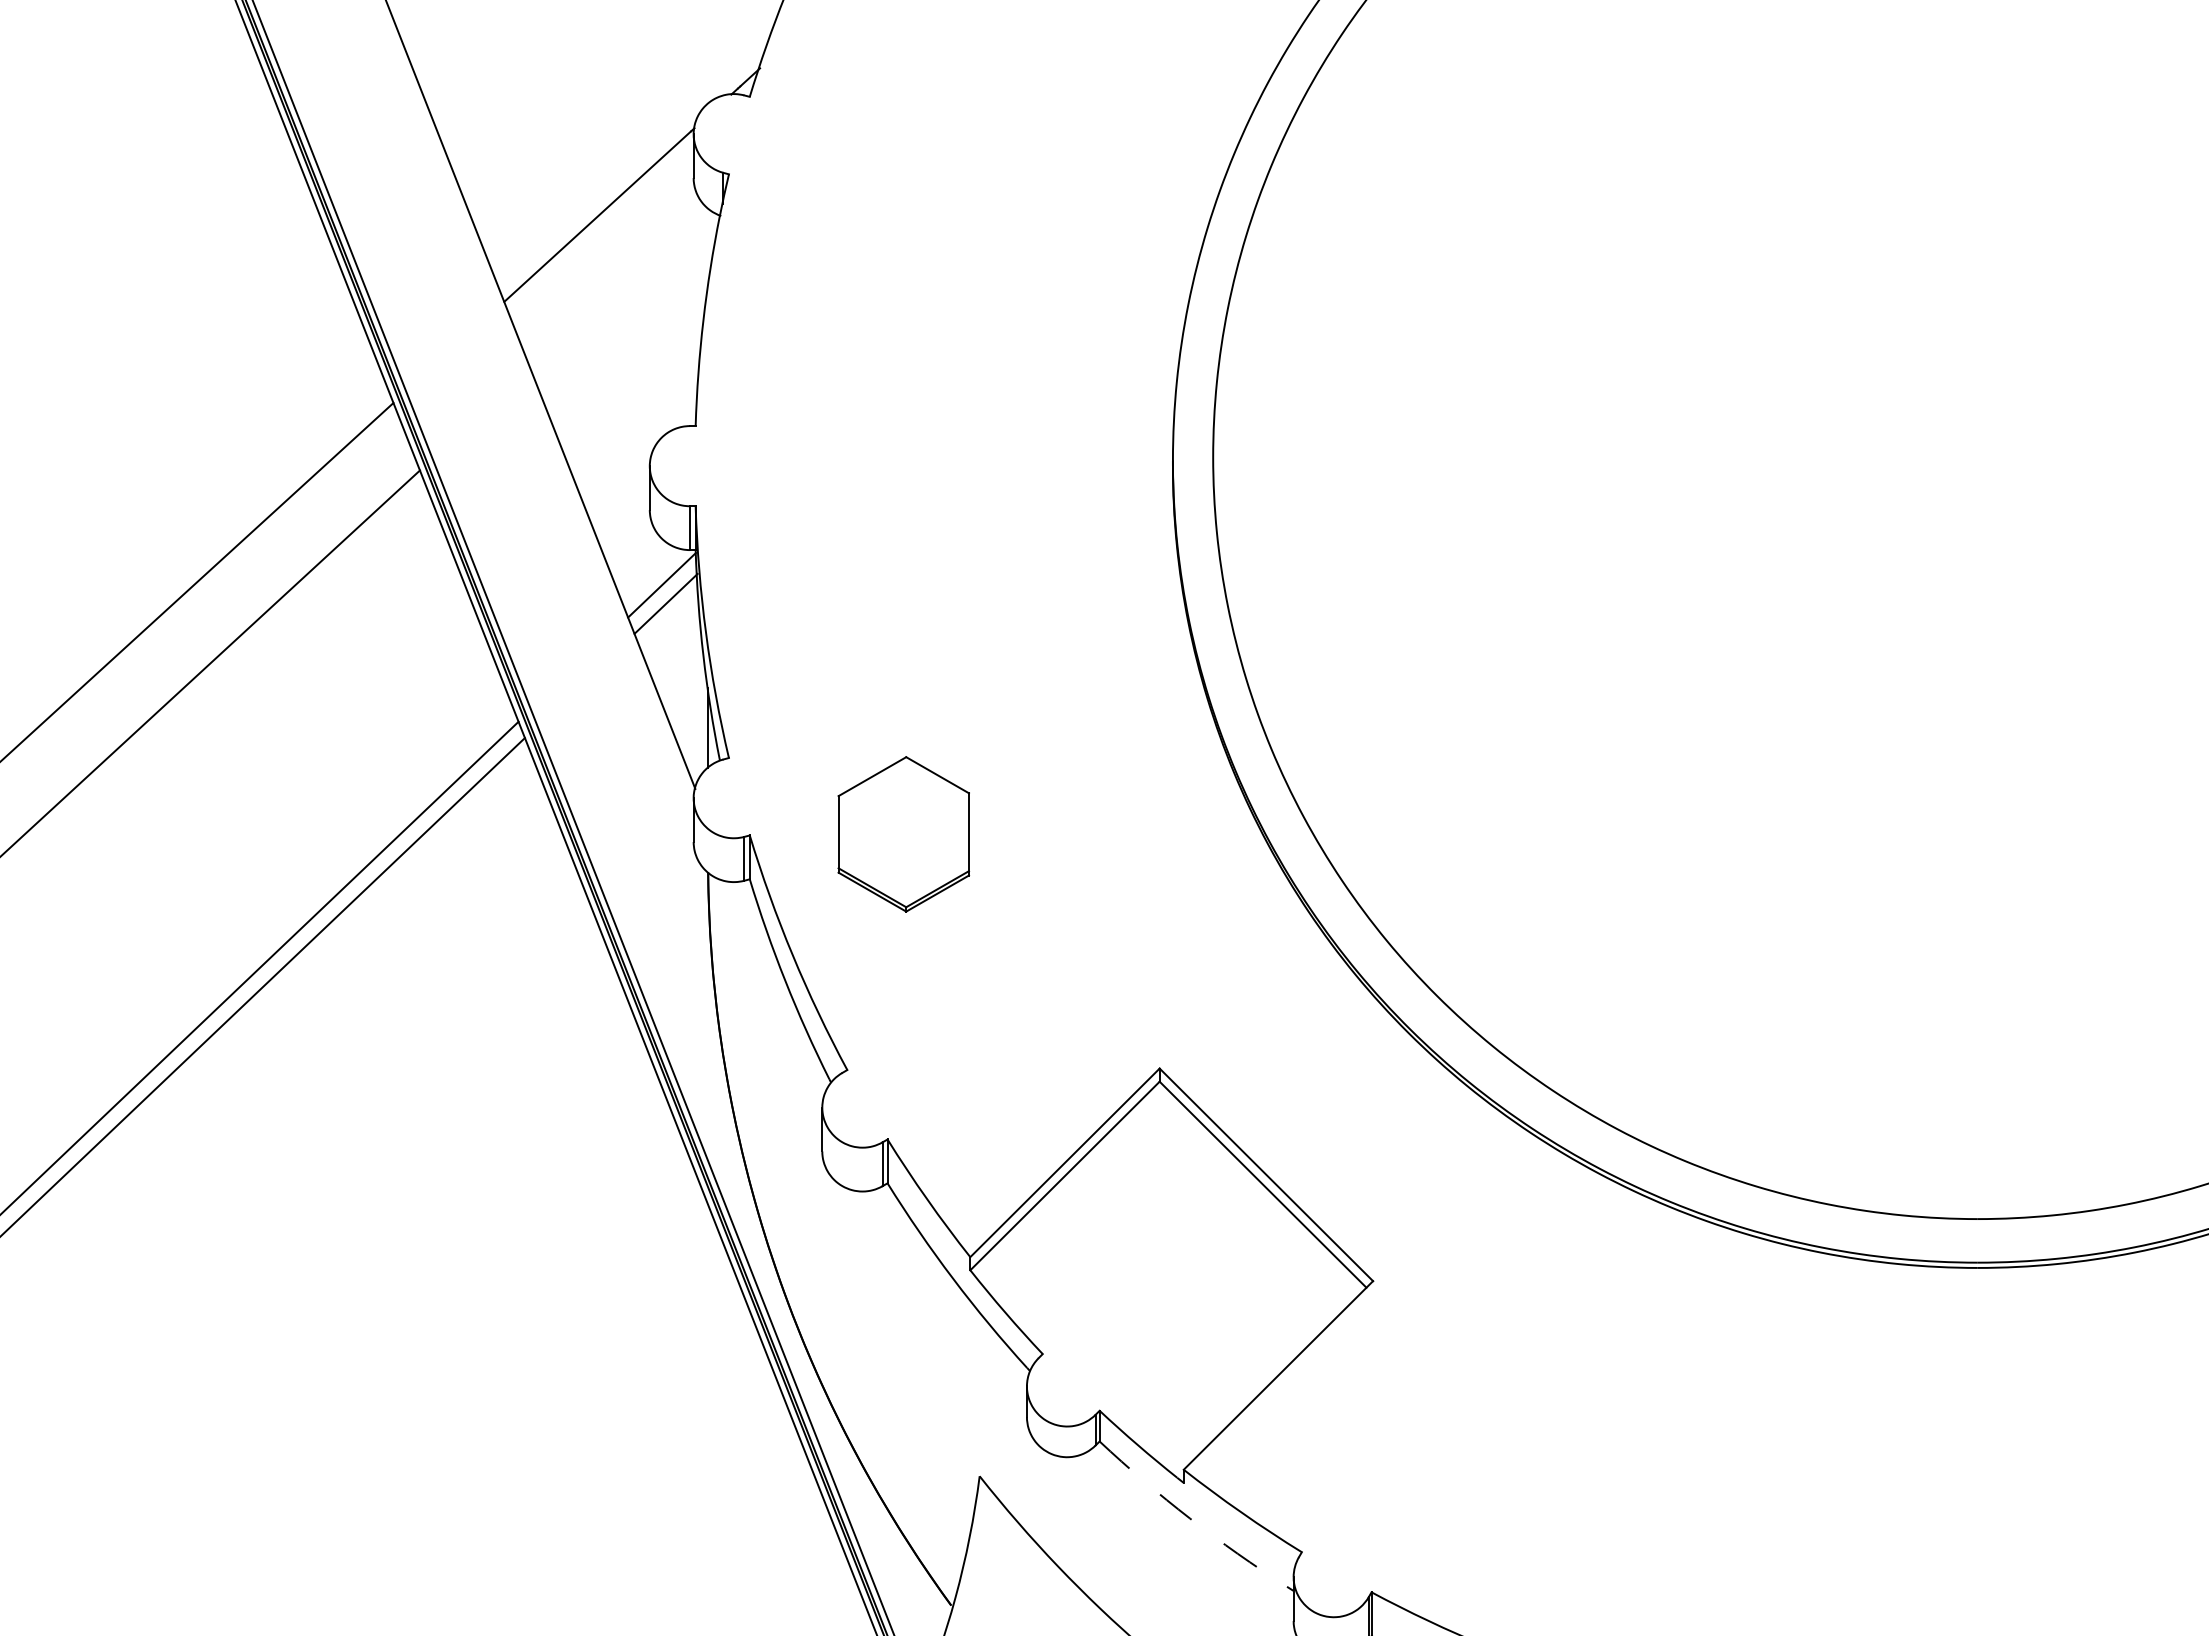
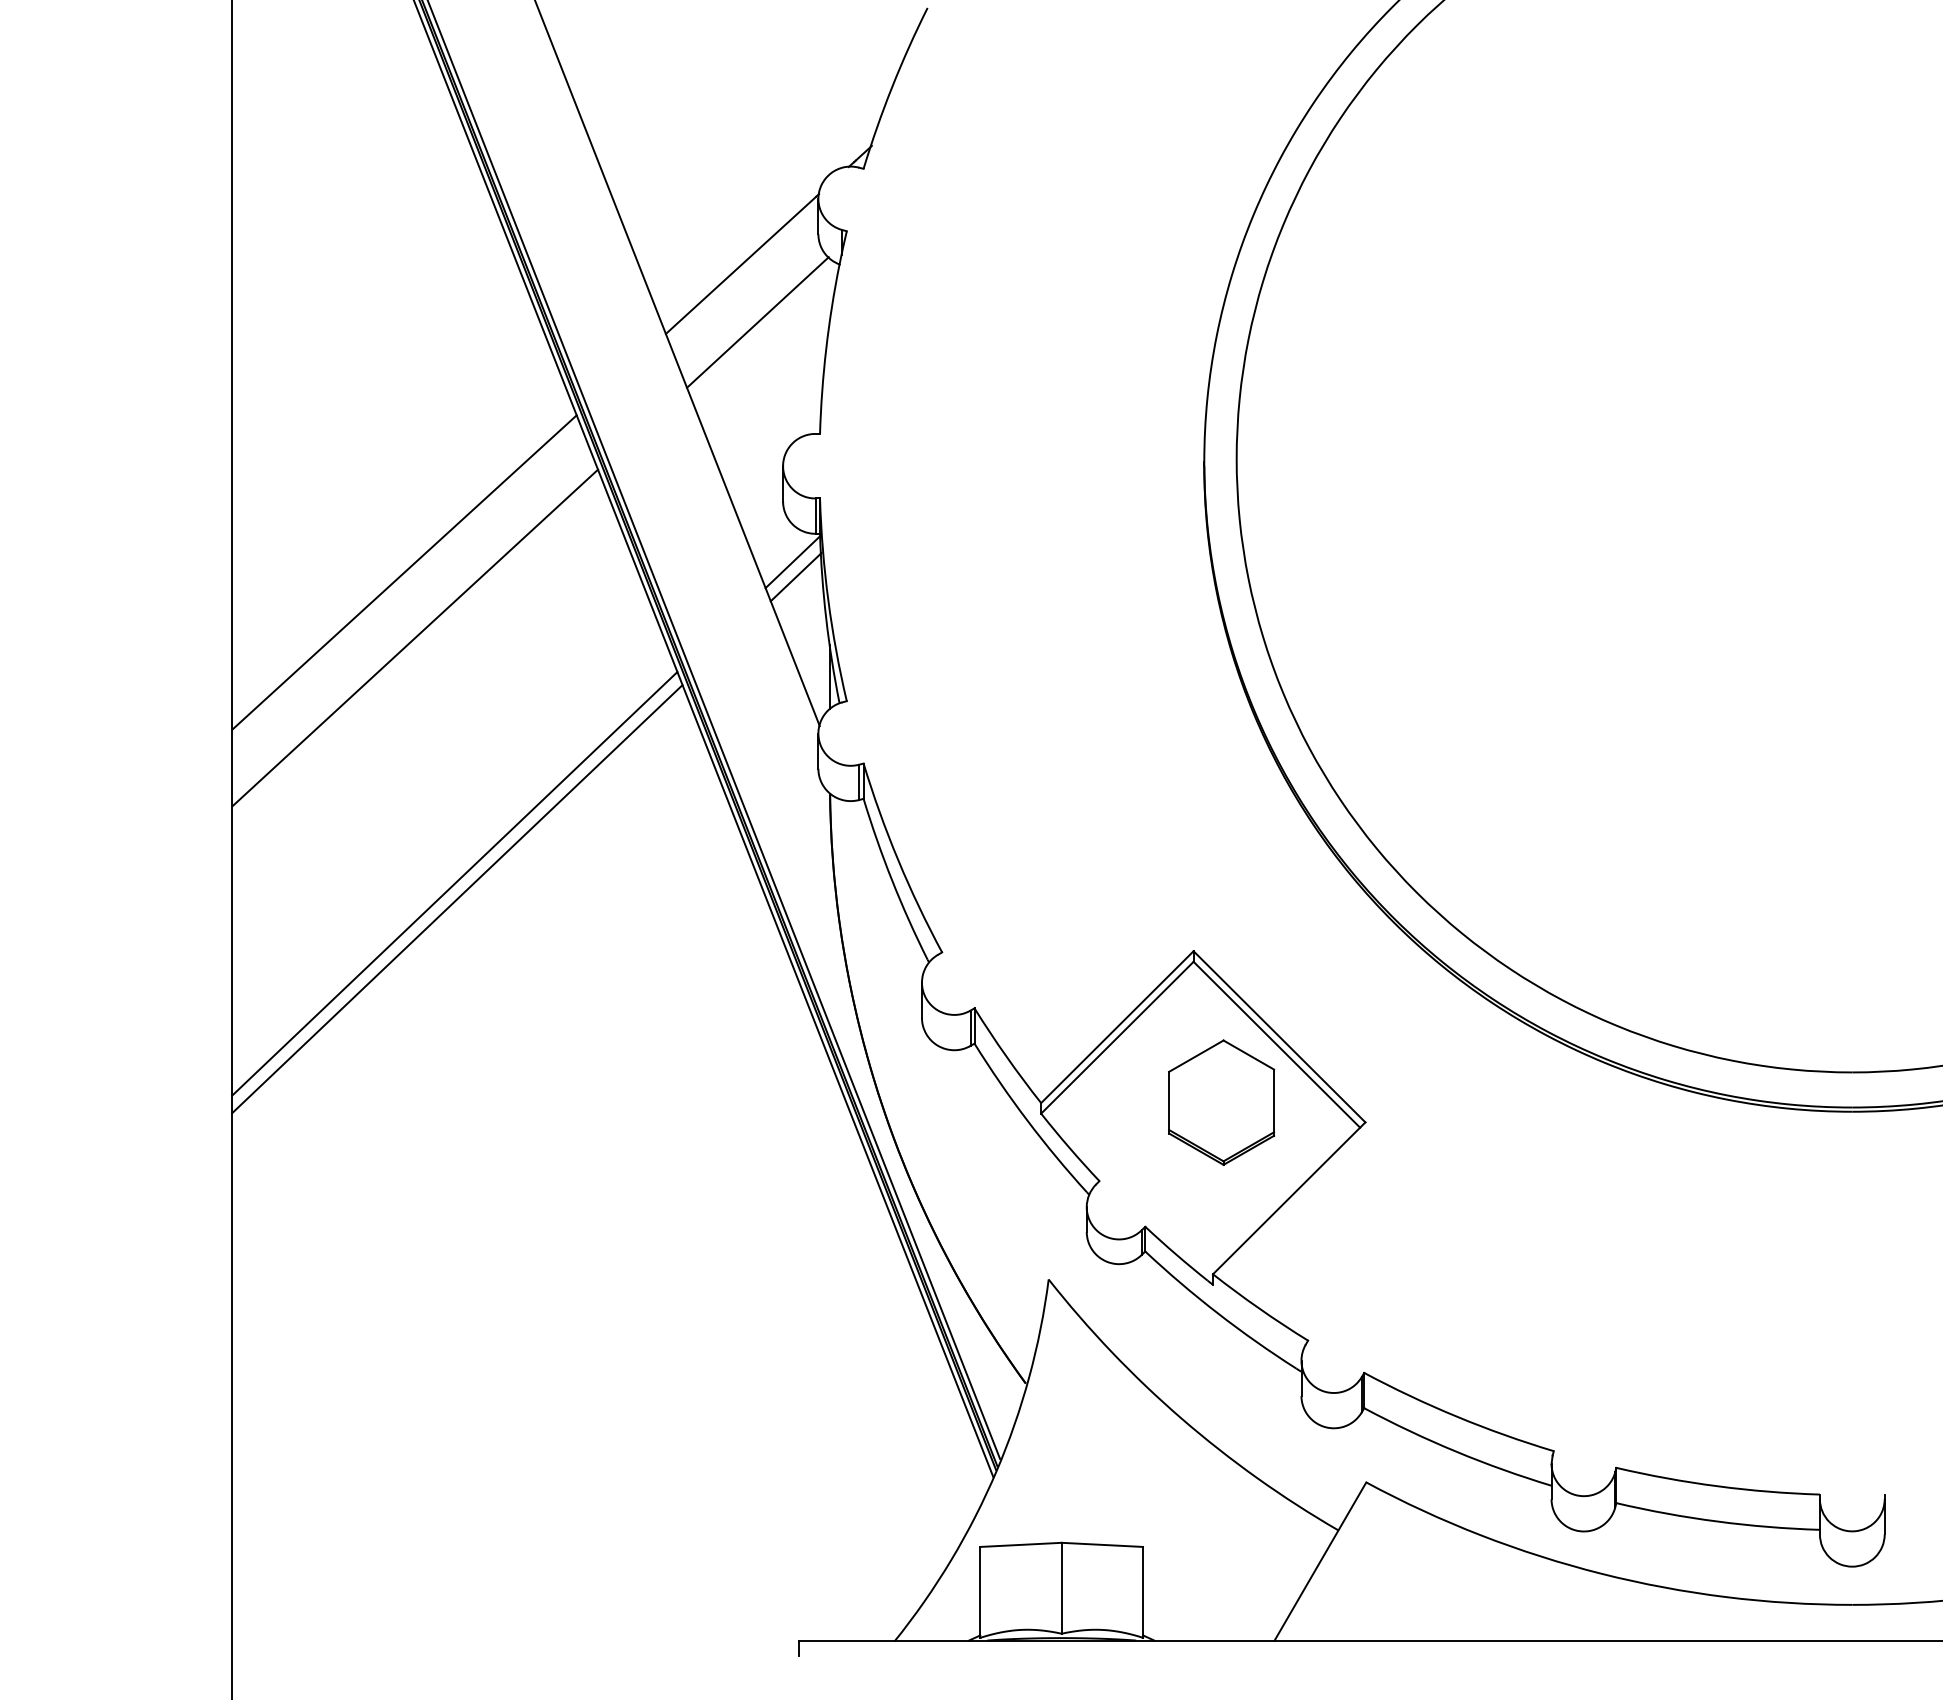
line: (618, 287) -> (757, 322), added
part: (903, 834) -> (1221, 1102), moved
arc: (1190, 1518) -> (1218, 1313), dashed -> solid

